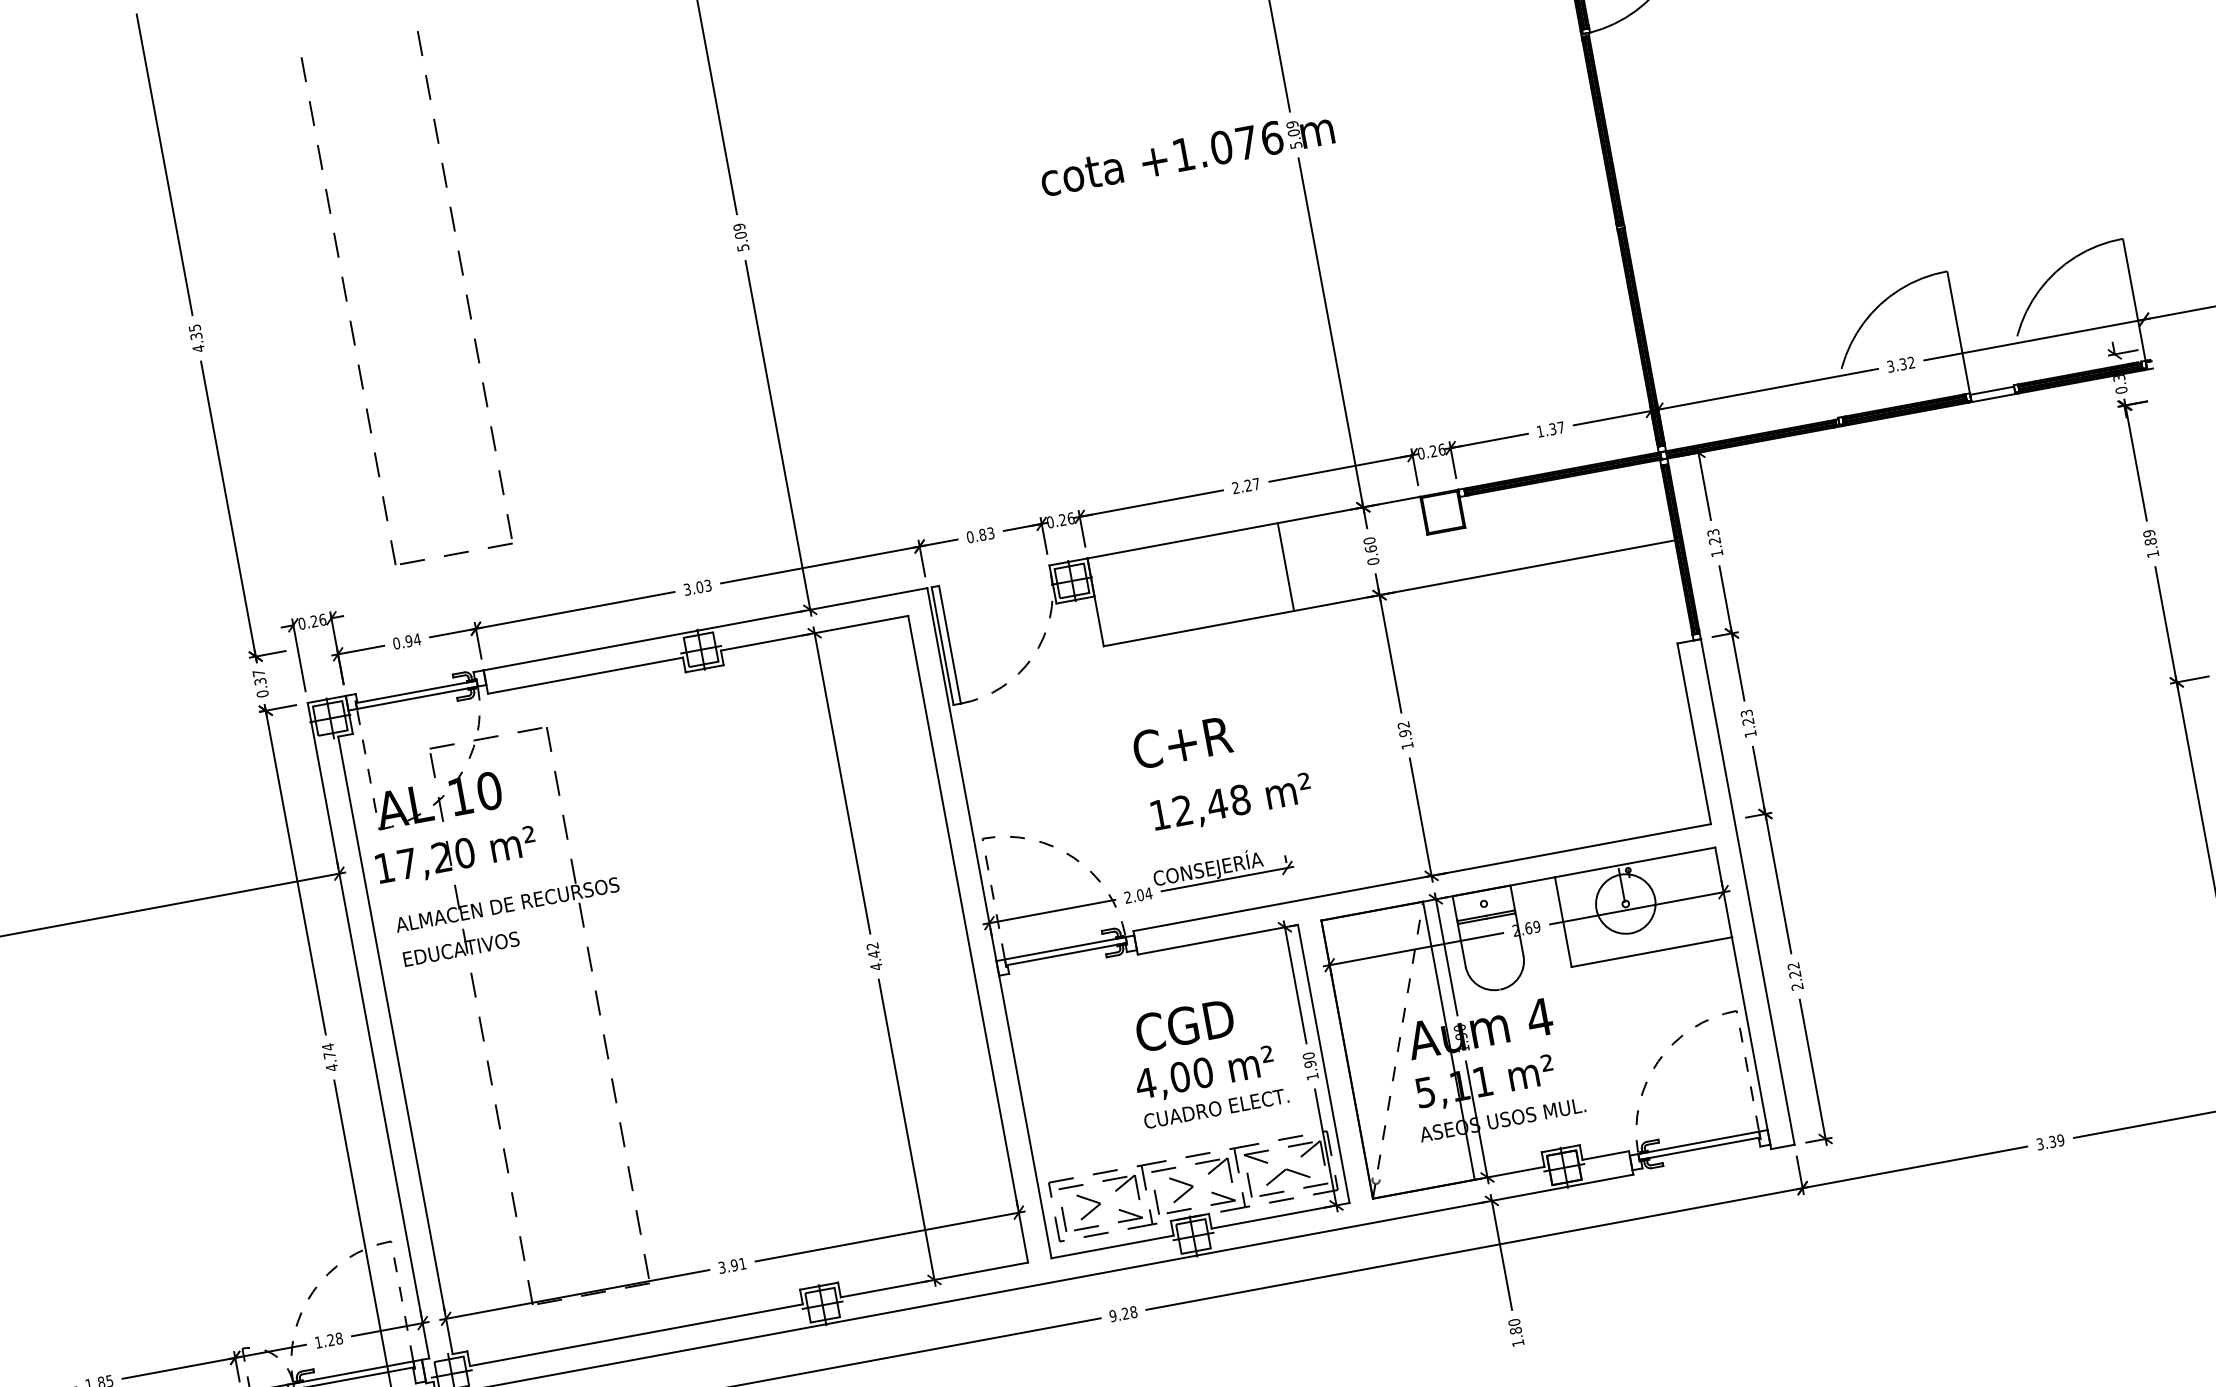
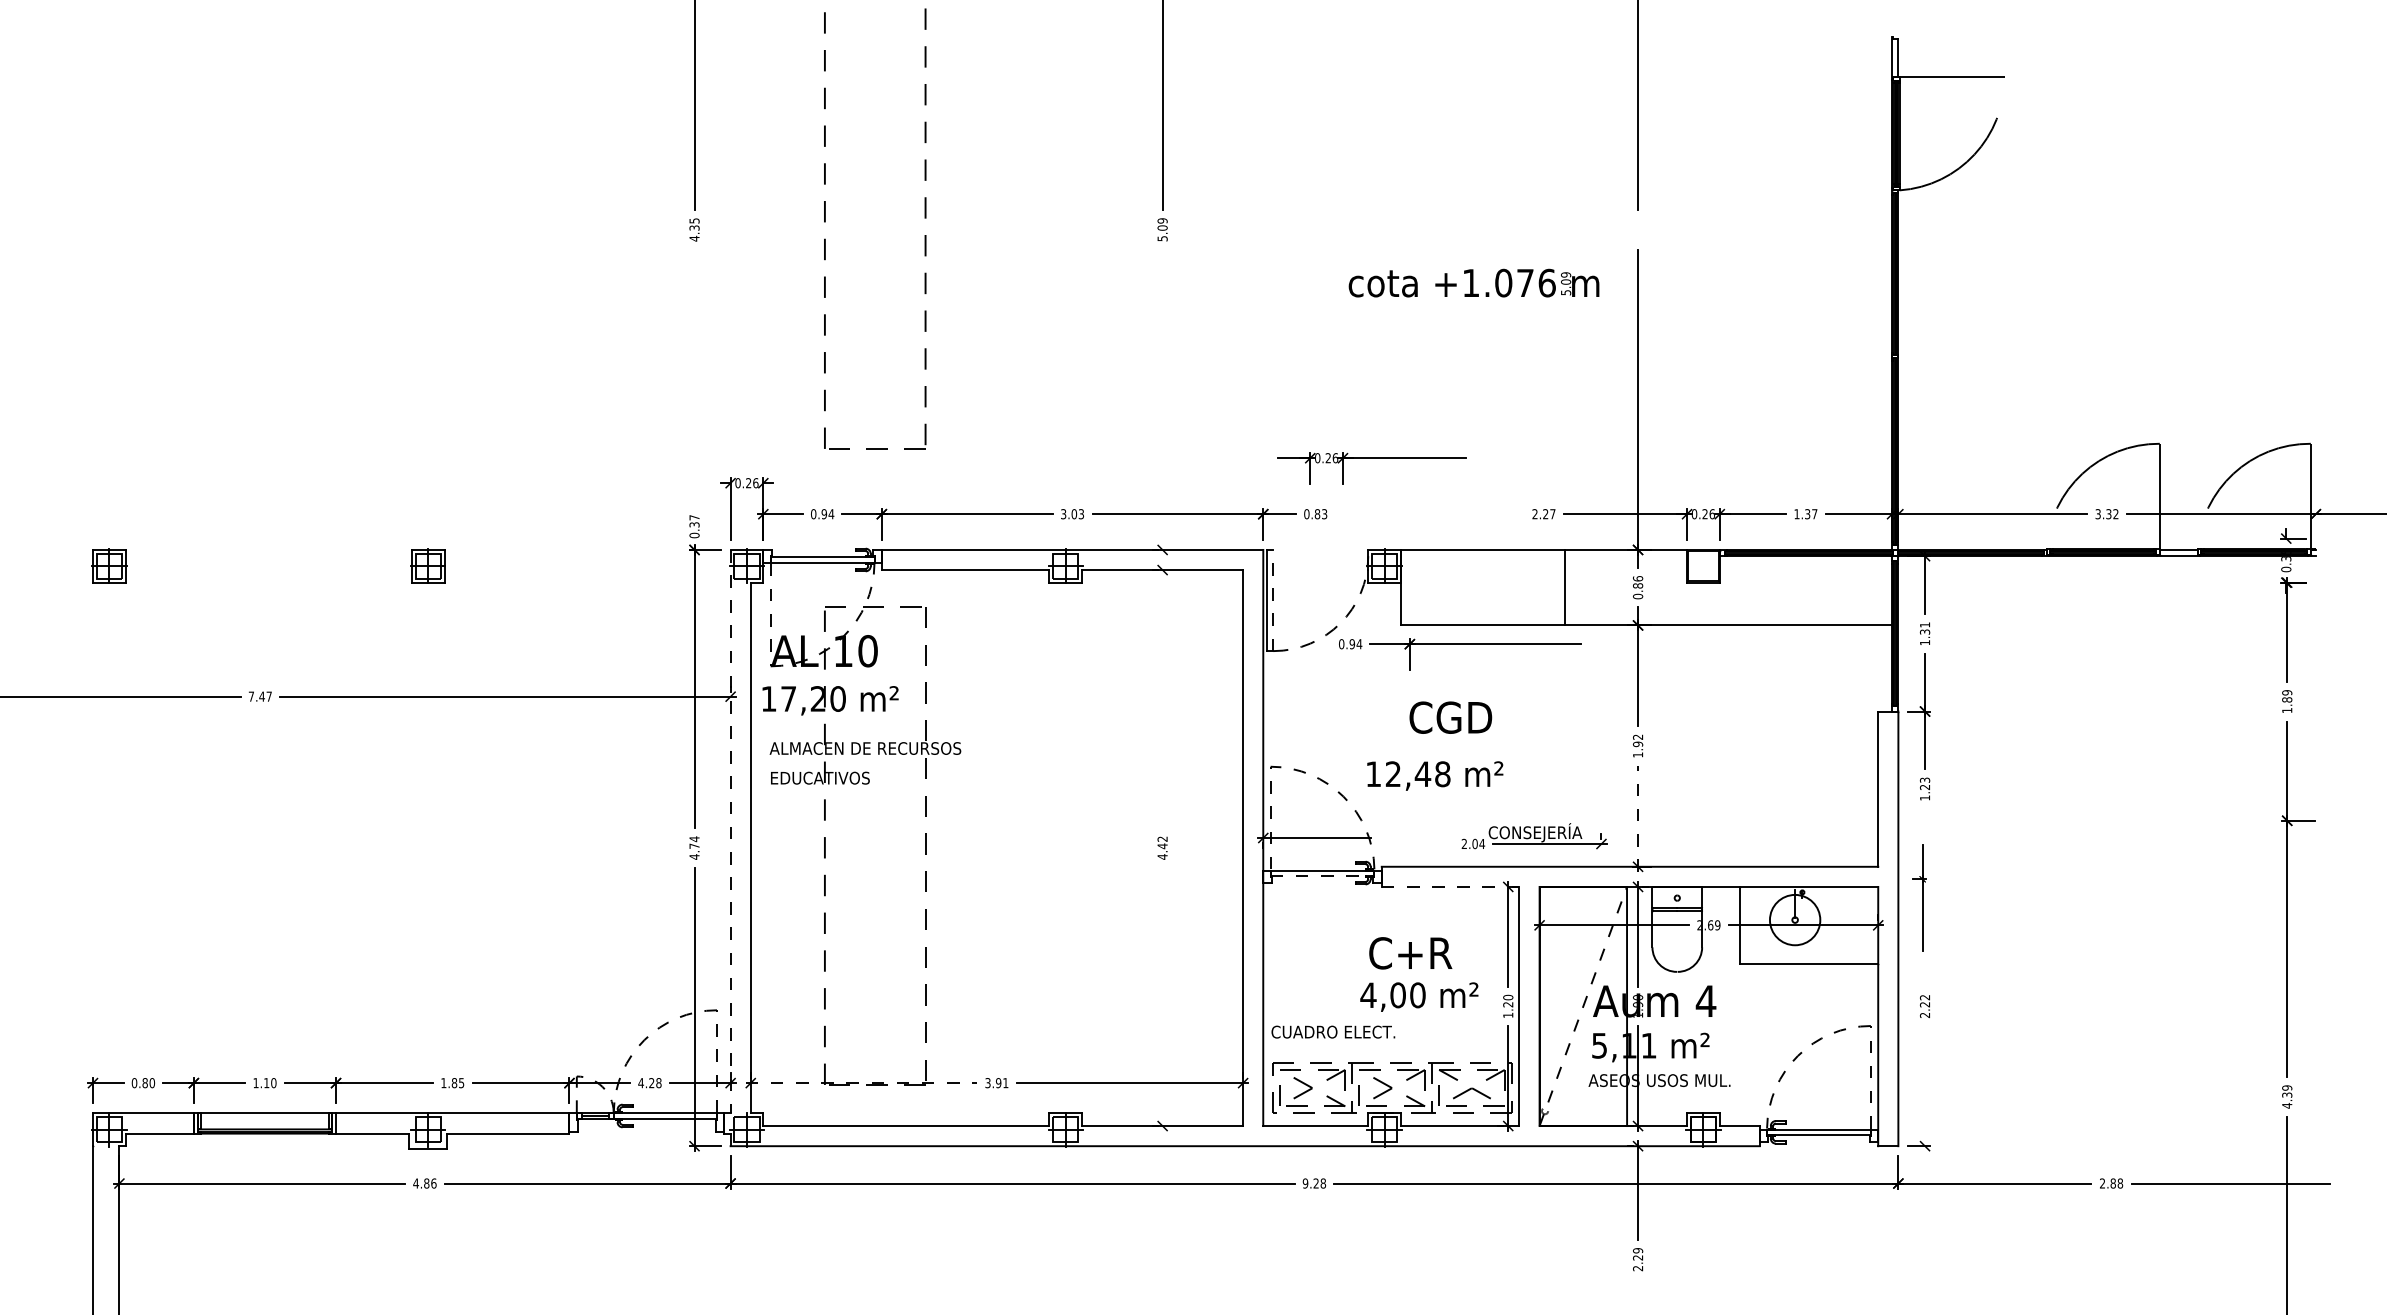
text: (1186, 153) -> (1473, 282), moved
line: (778, 437) -> (1162, 401), removed
part: (229, 511) -> (695, 378), removed
part: (1113, 511) -> (1371, 458), moved
text: (1713, 536) -> (1924, 628), 1.23 -> 1.31
text: (1369, 545) -> (1637, 582), 0.60 -> 0.86
line: (950, 644) -> (1273, 600), solid -> dashed
part: (1177, 655) -> (1460, 644), added
text: (1182, 742) -> (1451, 717), C+R -> CGD
line: (841, 780) -> (1162, 696), removed
text: (1232, 803) -> (1435, 775), moved
line: (1421, 819) -> (1638, 818), solid -> dashed
part: (1764, 851) -> (1918, 897), size x0.6
part: (1207, 873) -> (1534, 836), moved
line: (1217, 939) -> (1450, 886), solid -> dashed
line: (1066, 954) -> (1322, 875), solid -> dashed
text: (1185, 1025) -> (1410, 953), CGD -> C+R
line: (368, 1030) -> (730, 831), solid -> dashed
text: (1310, 1064) -> (1508, 1004), 1.90 -> 1.20
line: (1813, 1071) -> (1925, 1088), removed
text: (1216, 1107) -> (1333, 1031), moved
line: (907, 1132) -> (1162, 999), removed
text: (2050, 1142) -> (2111, 1183), 3.39 -> 2.88
line: (575, 1295) -> (861, 1083), solid -> dashed
text: (1516, 1332) -> (1638, 1259), 1.80 -> 2.29
text: (317, 1343) -> (640, 1083), 1.28 -> 4.28

